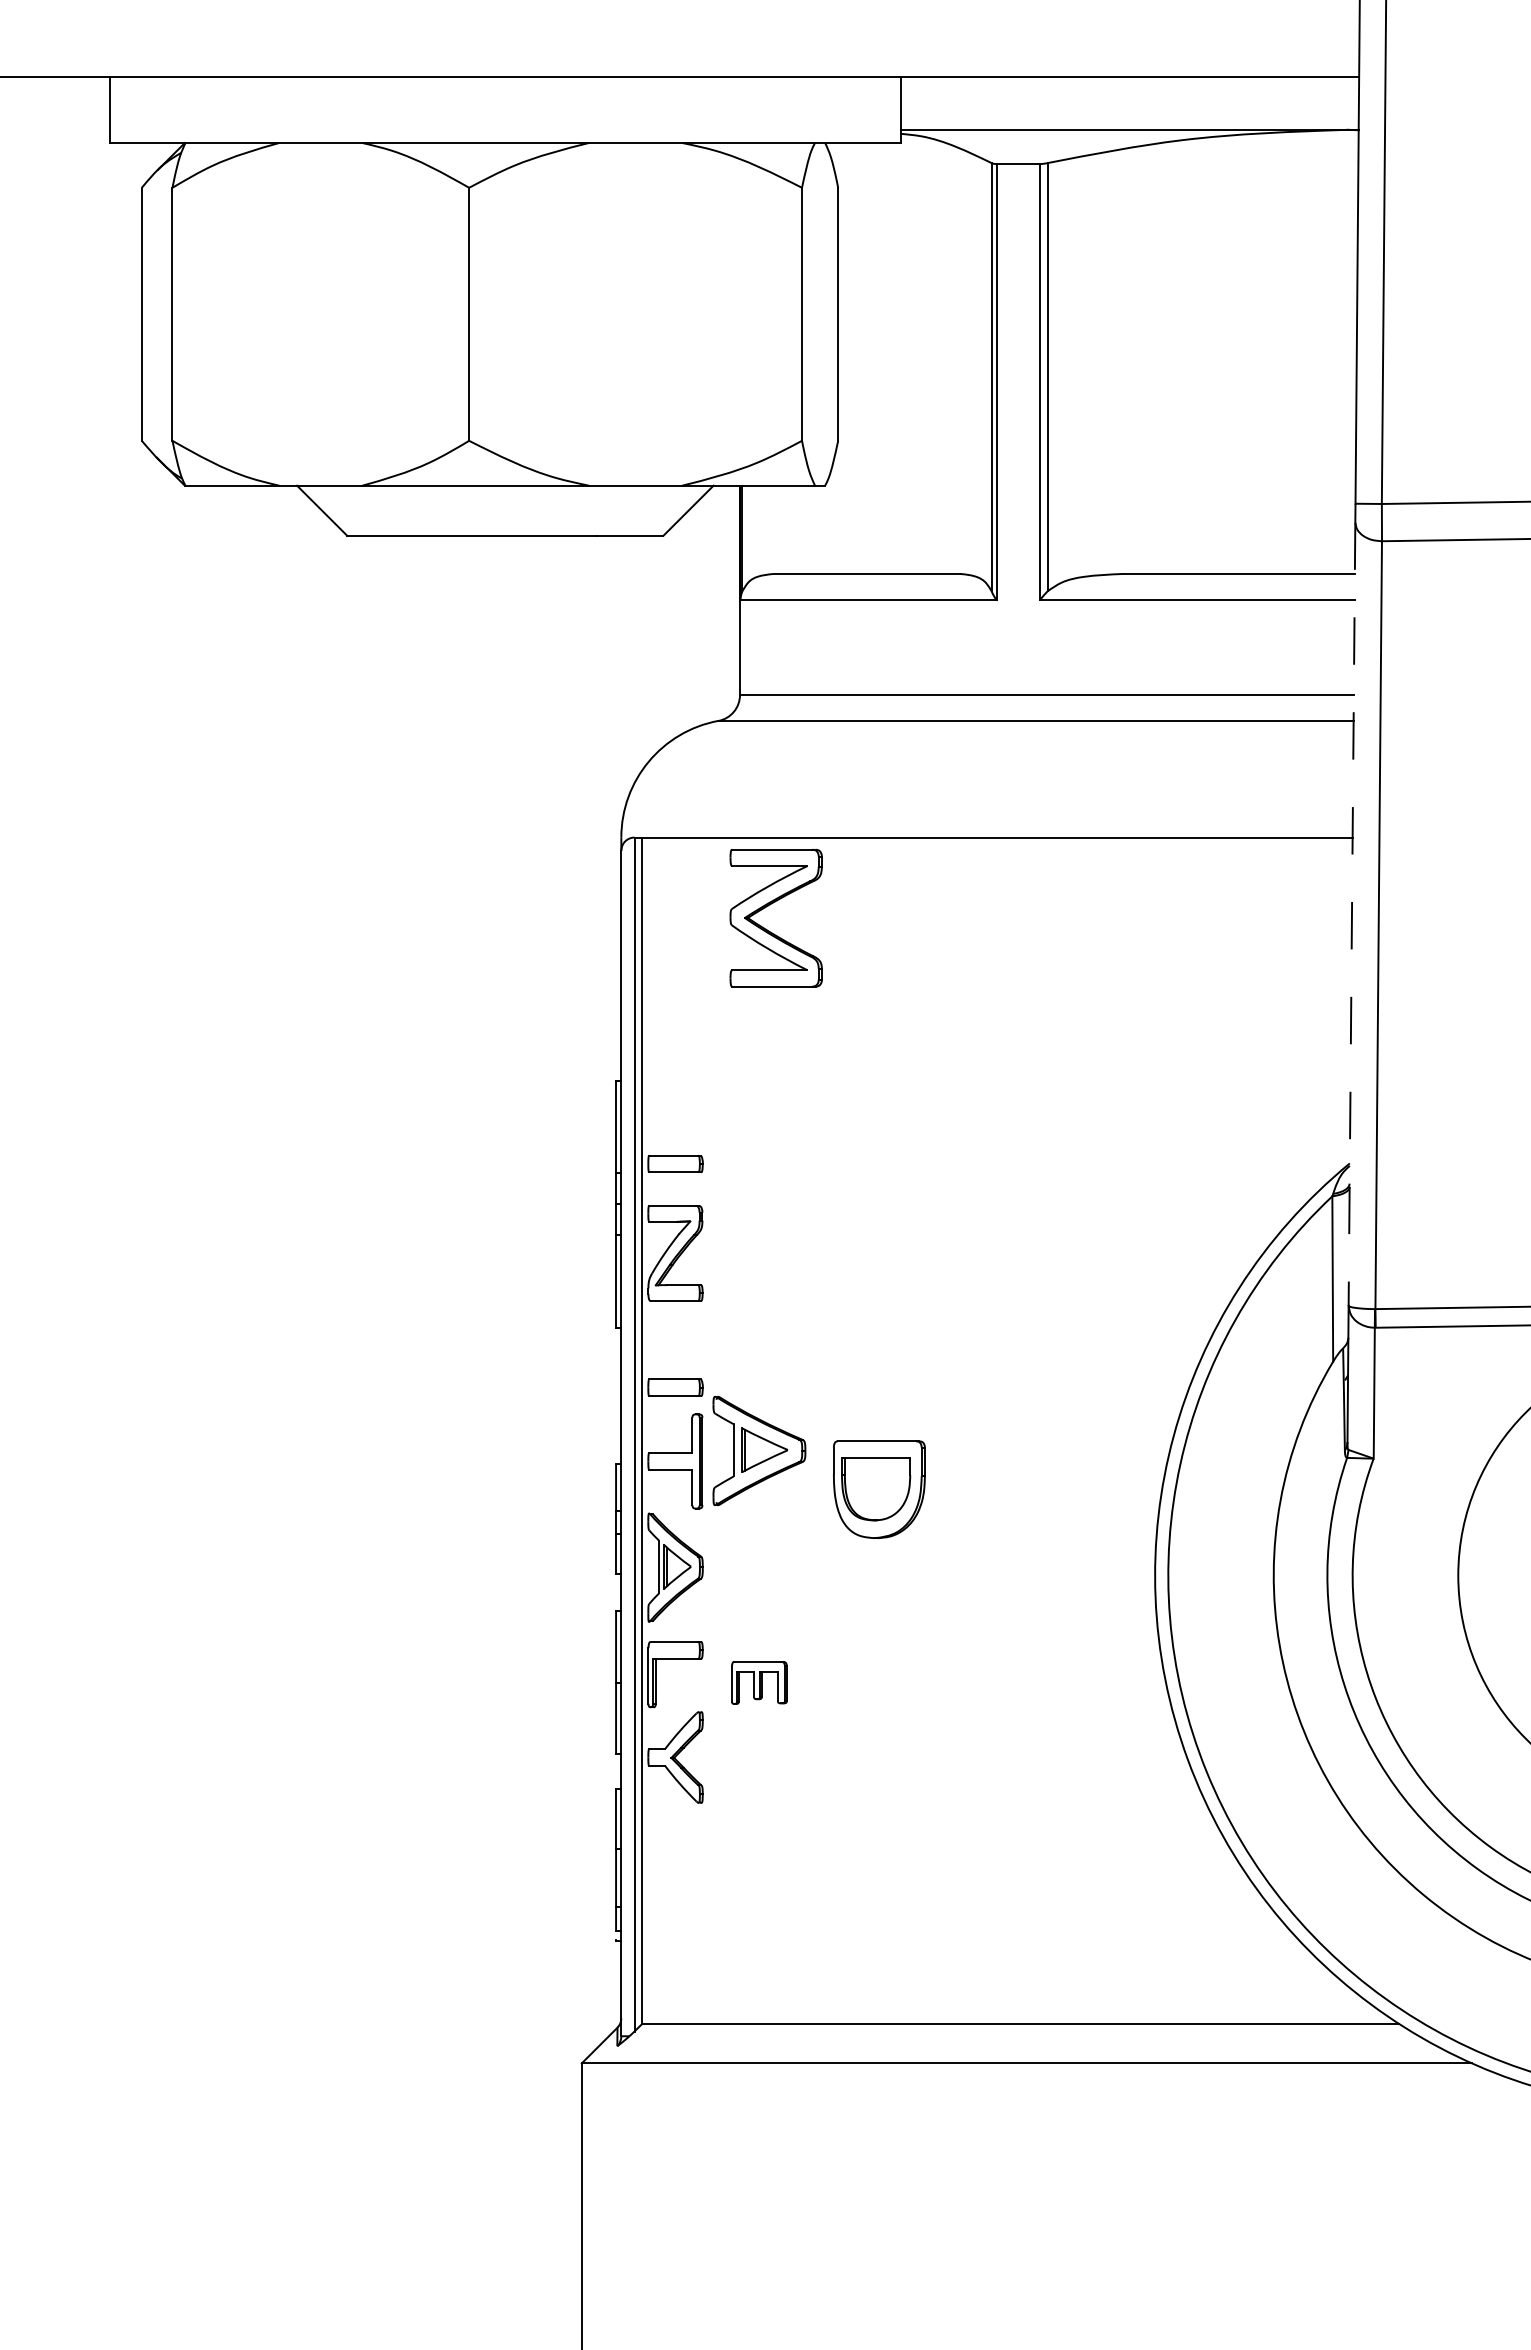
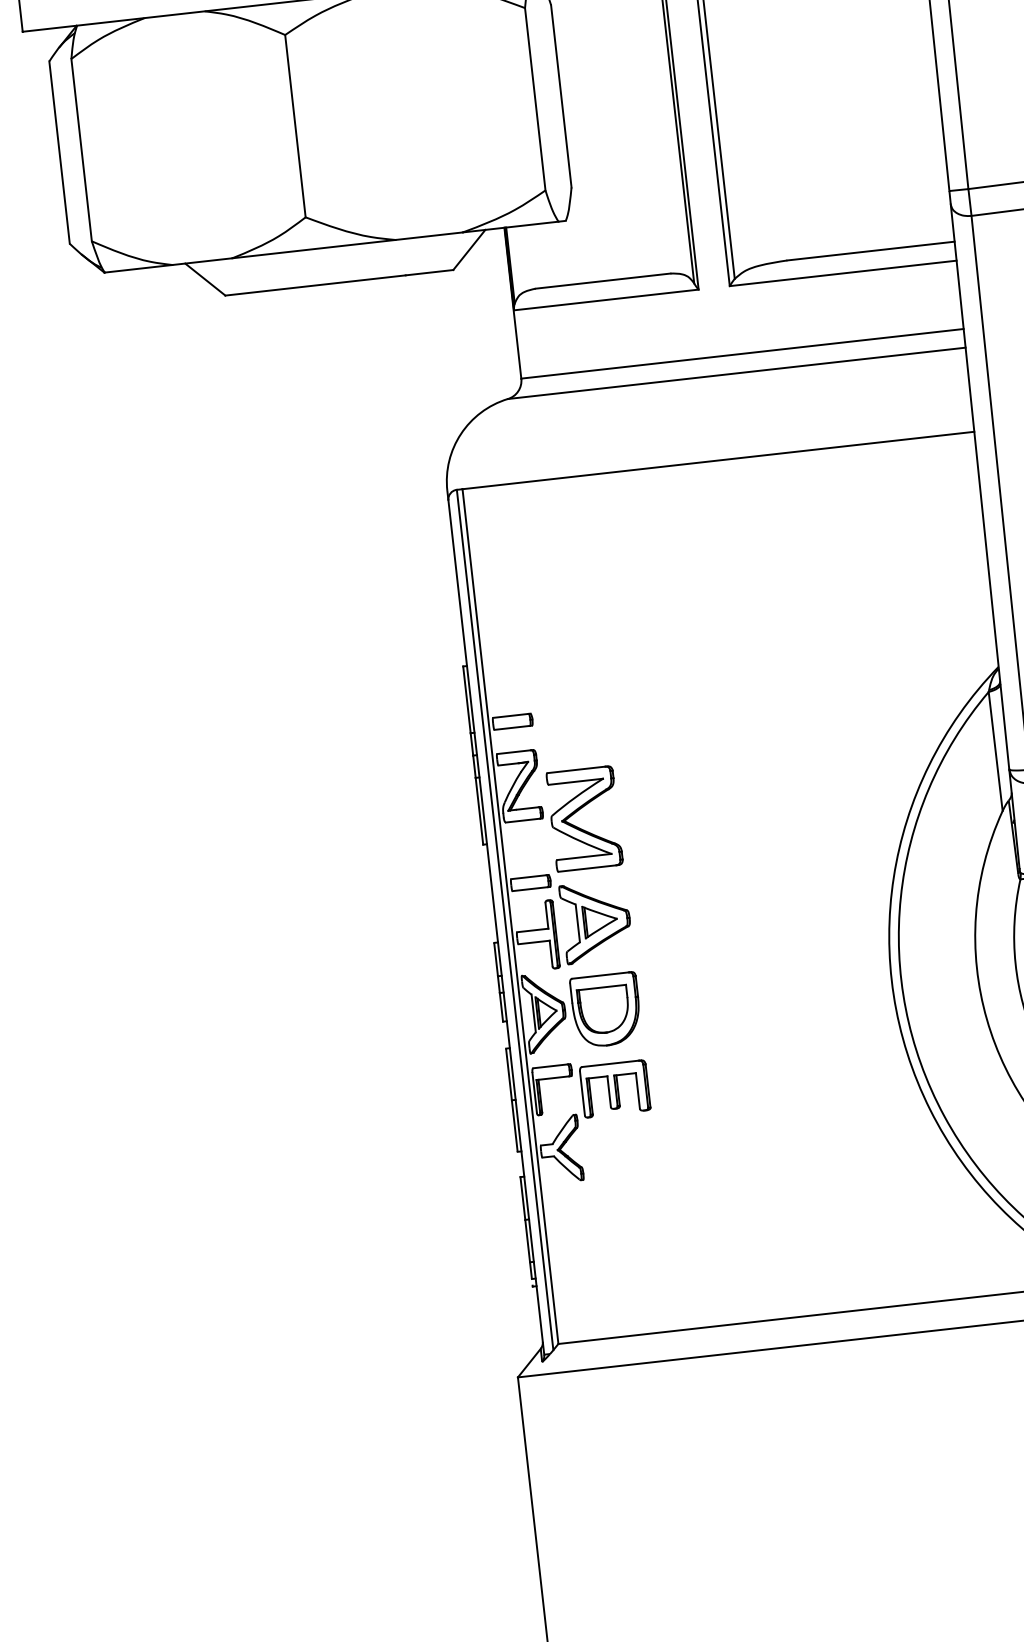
part: (770, 905) -> (579, 810), moved
line: (1351, 914) -> (979, 487), dashed -> solid
part: (879, 1489) -> (606, 1010), moved
part: (759, 1682) -> (615, 1088), size x1.67

